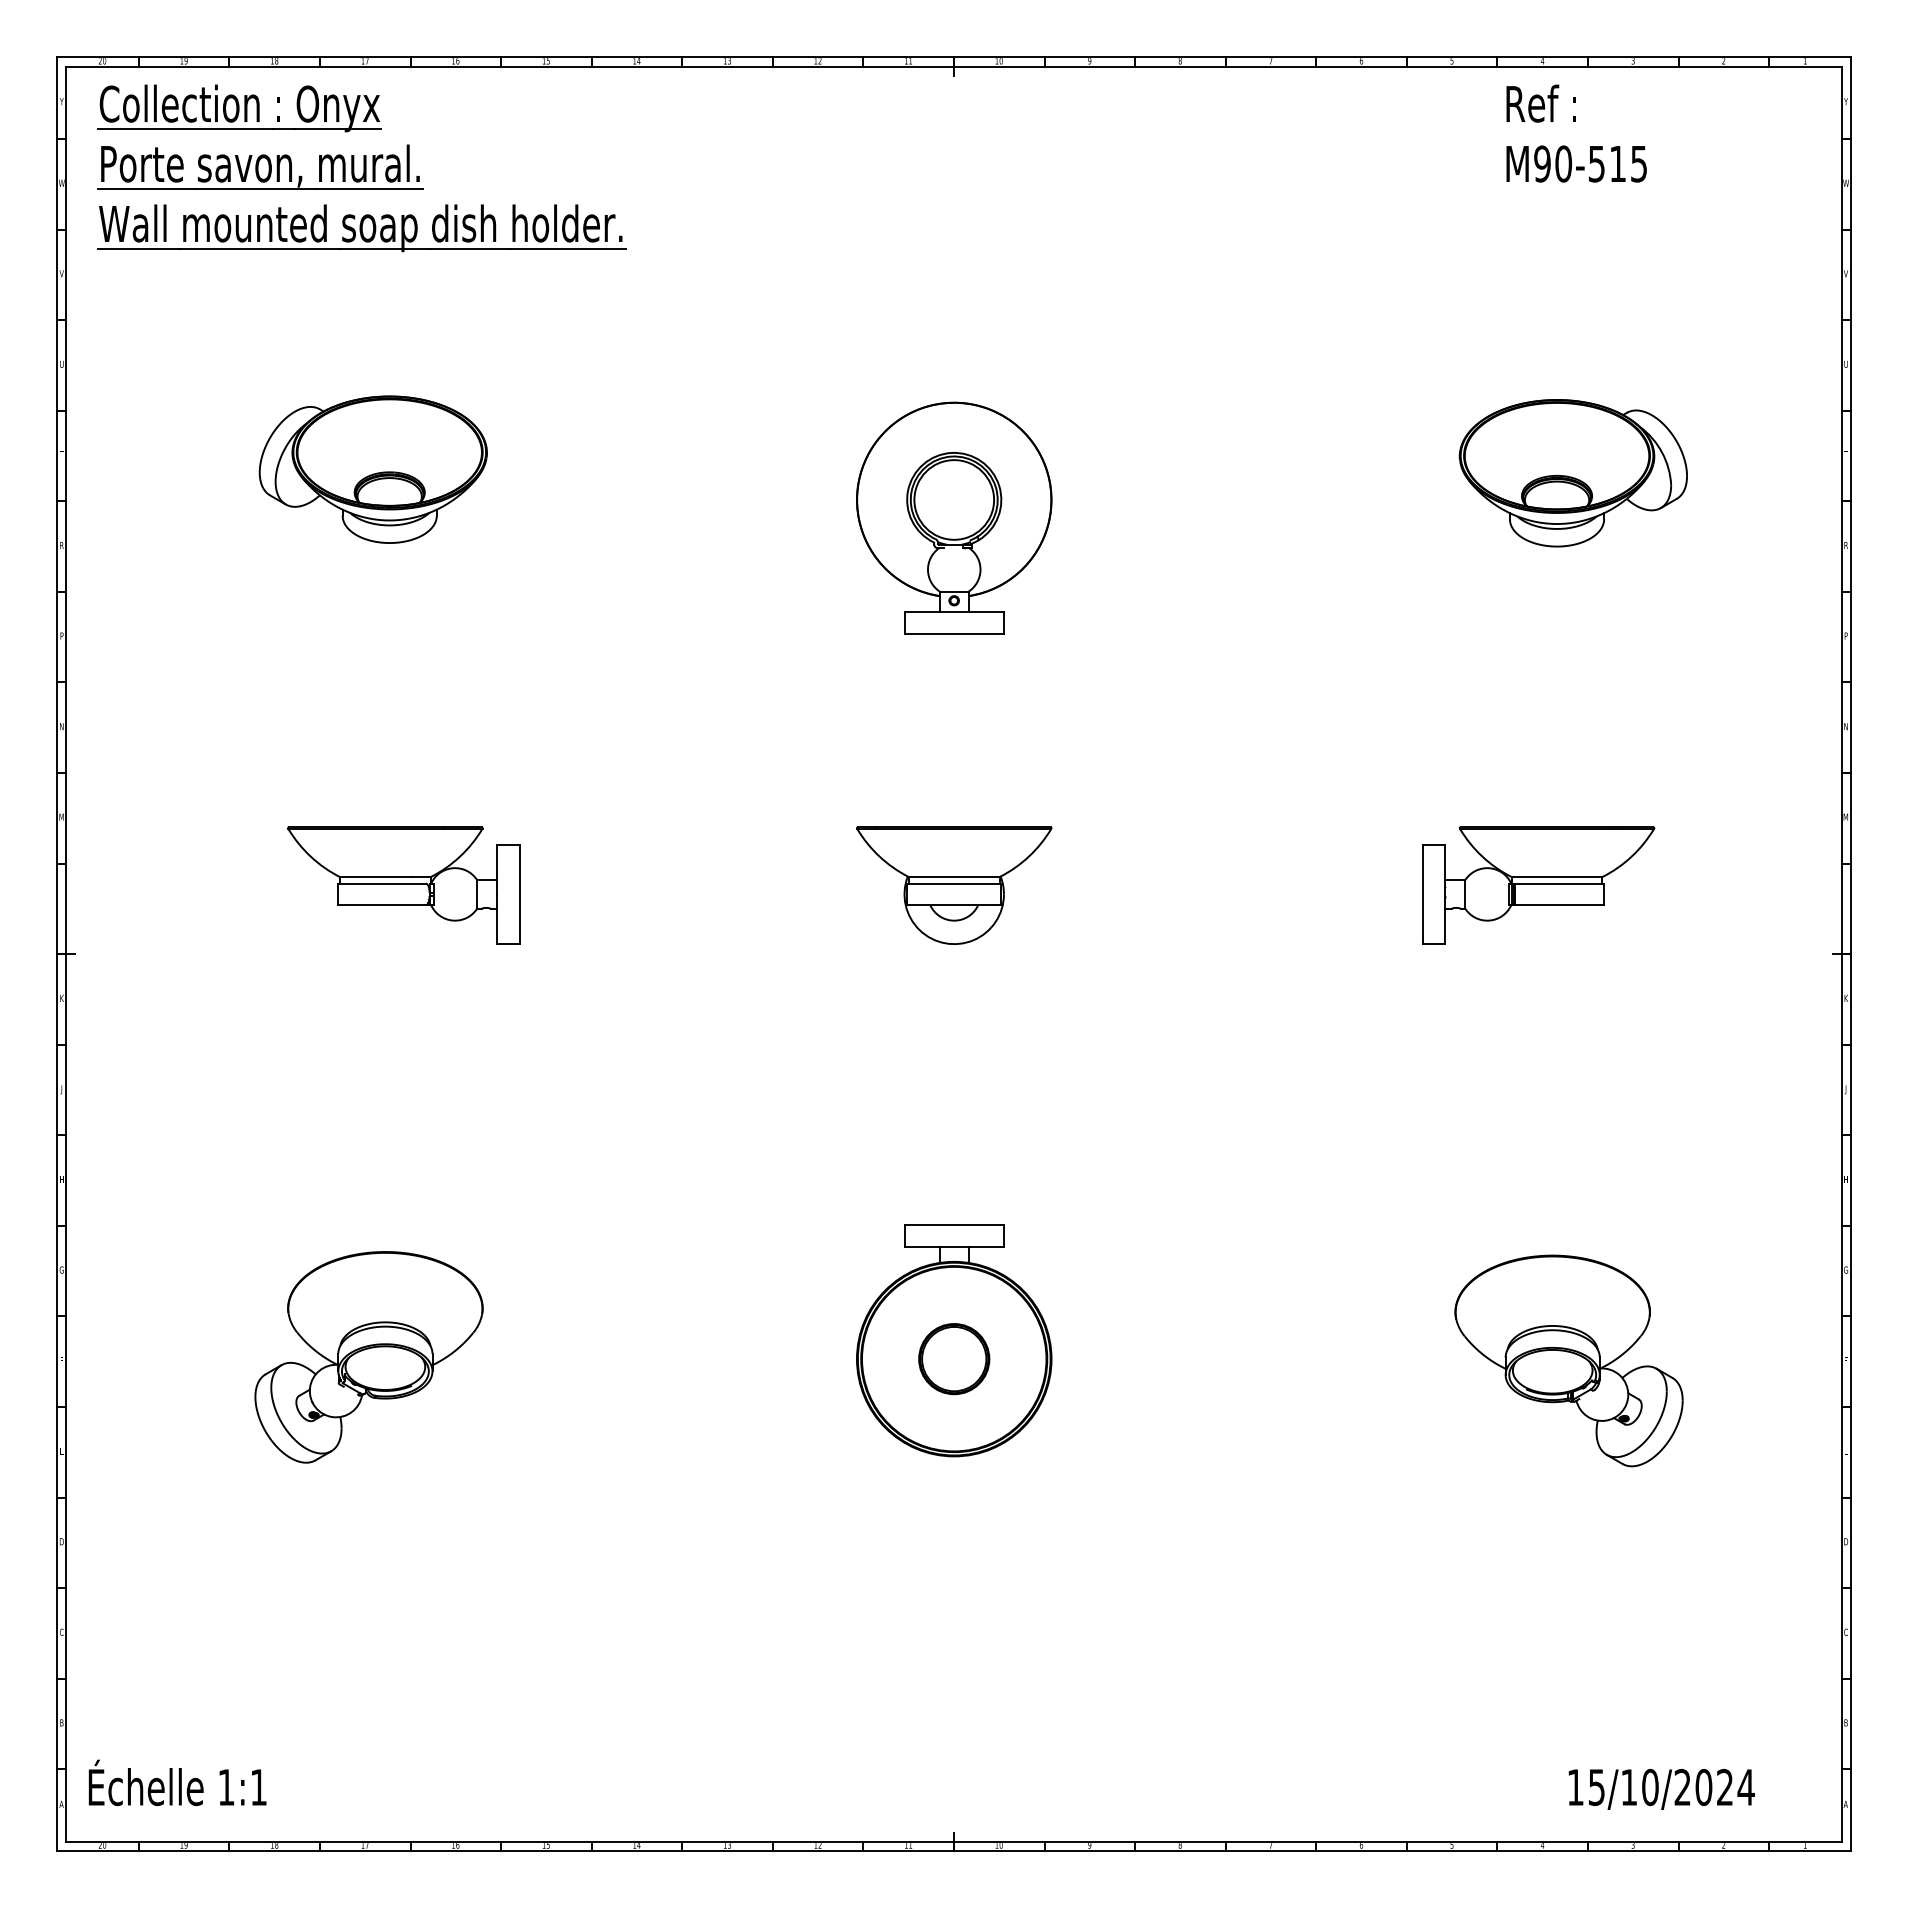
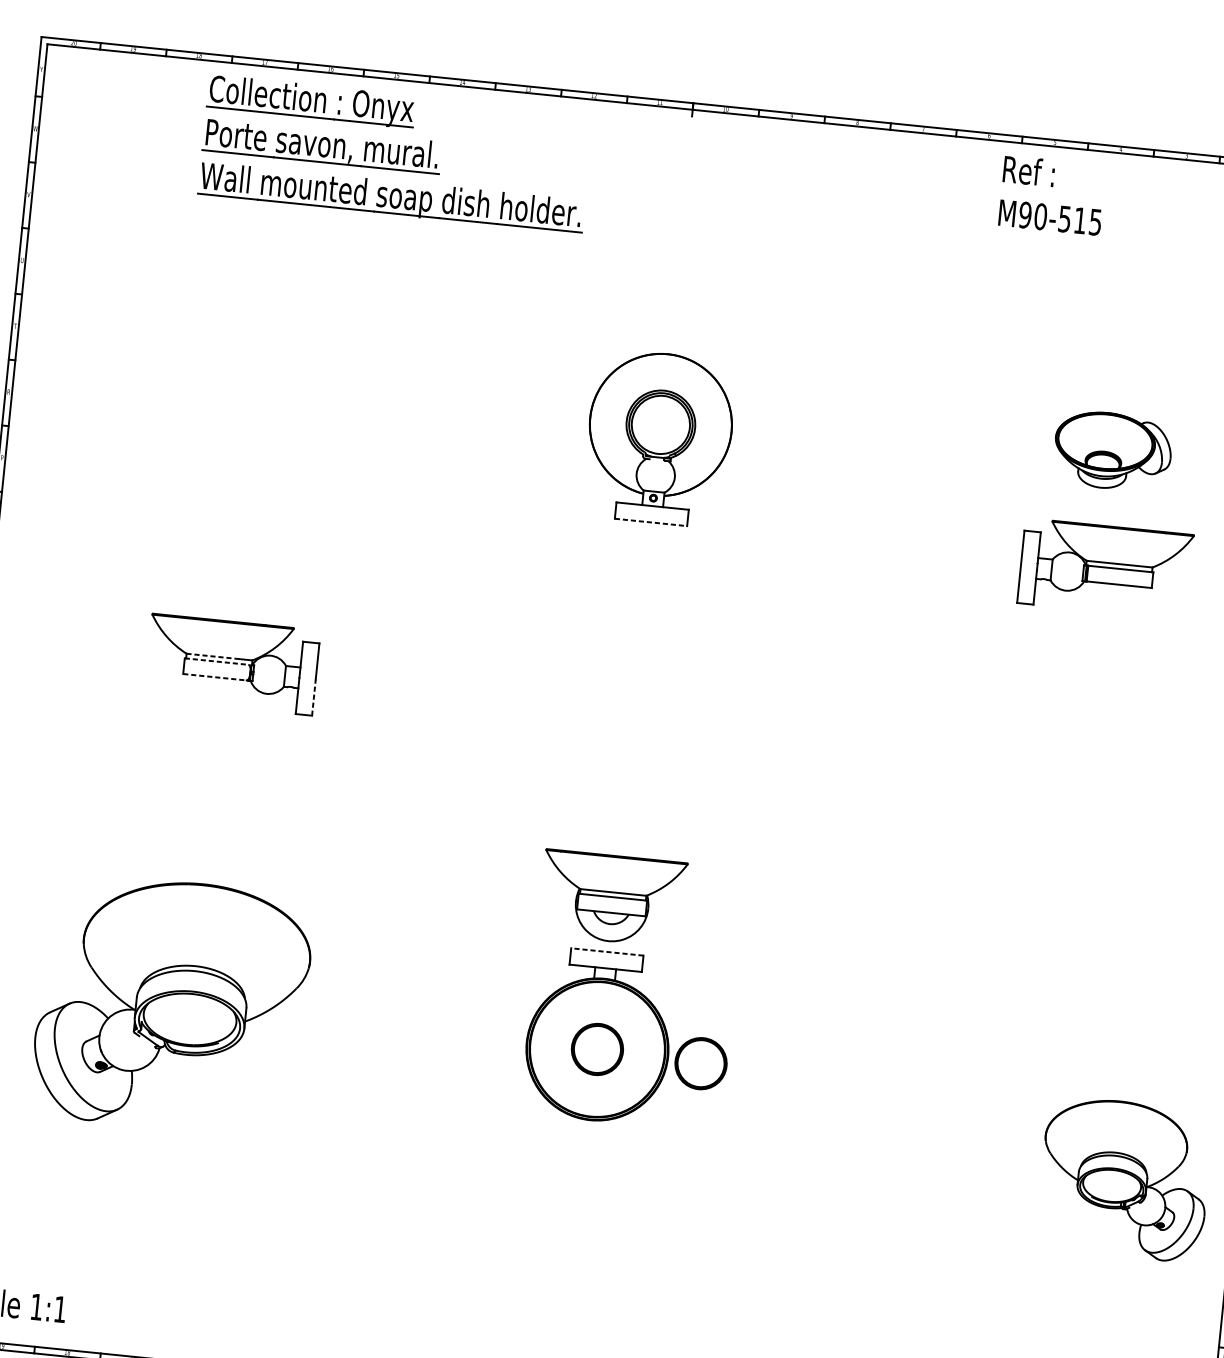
text: (1576, 133) -> (1052, 195), moved
part: (361, 168) -> (395, 154), moved
part: (372, 469) -> (240, 359), removed
part: (1572, 473) -> (1112, 451), size x0.7
line: (954, 634) -> (651, 522), solid -> dashed
line: (376, 877) -> (213, 656), solid -> dashed
line: (381, 883) -> (216, 661), solid -> dashed
part: (954, 885) -> (612, 898), moved
part: (1538, 885) -> (1105, 568), moved
line: (381, 905) -> (214, 677), solid -> dashed
line: (519, 919) -> (313, 697), solid -> dashed
line: (954, 1224) -> (607, 951), solid -> dashed
part: (368, 1357) -> (171, 1005), size x1.6
part: (1568, 1360) -> (1124, 1178), moved
part: (1097, 1364) -> (701, 1063), added

